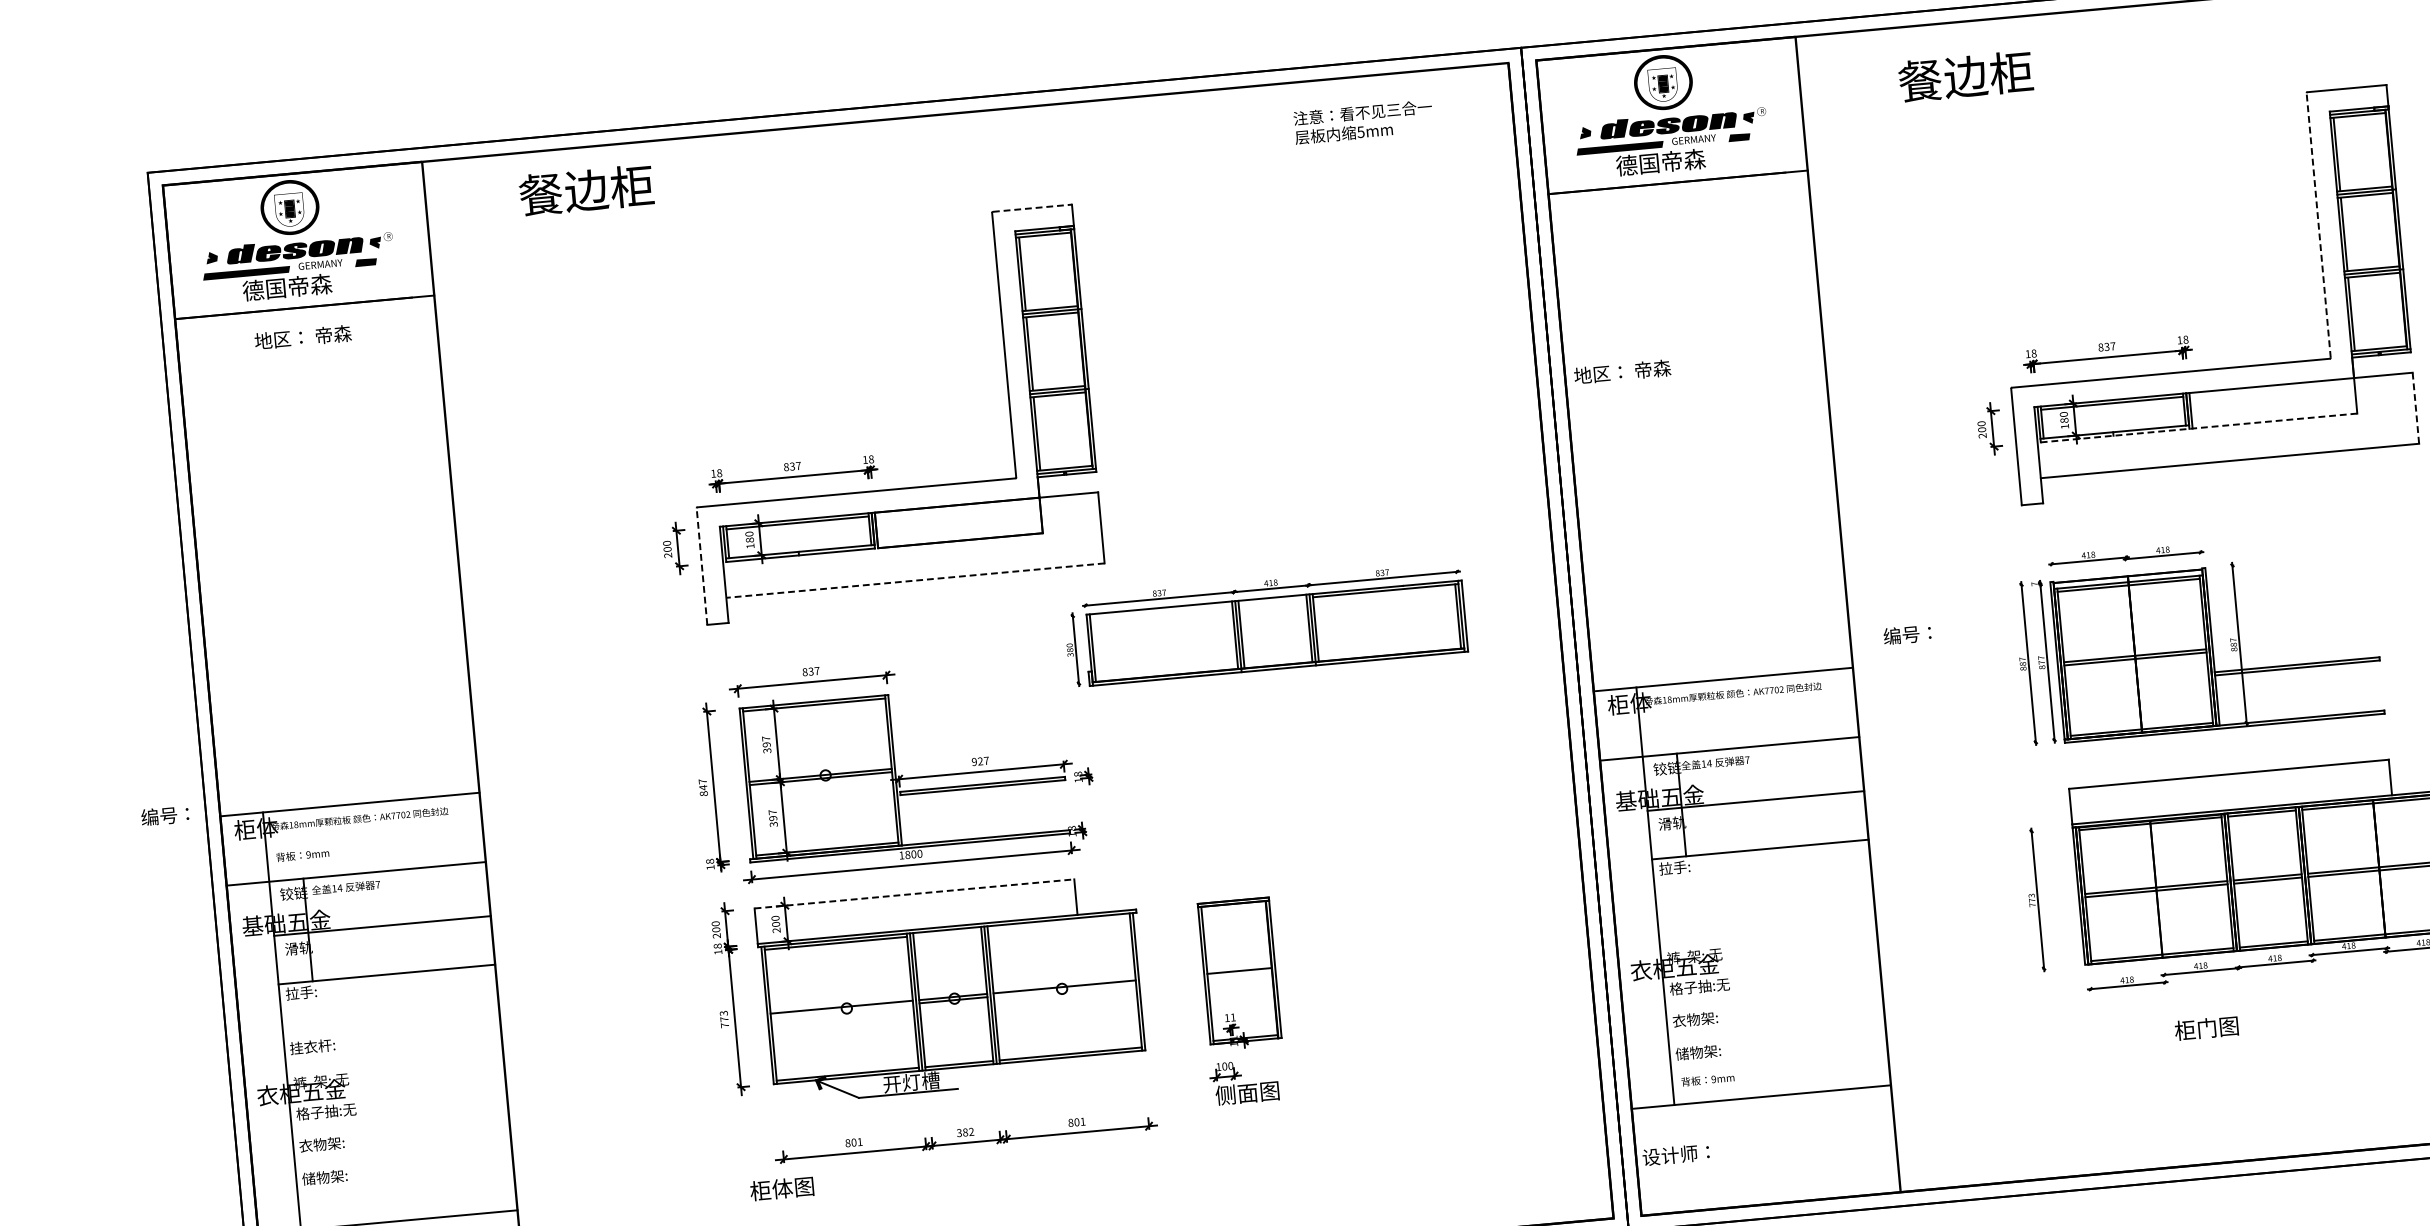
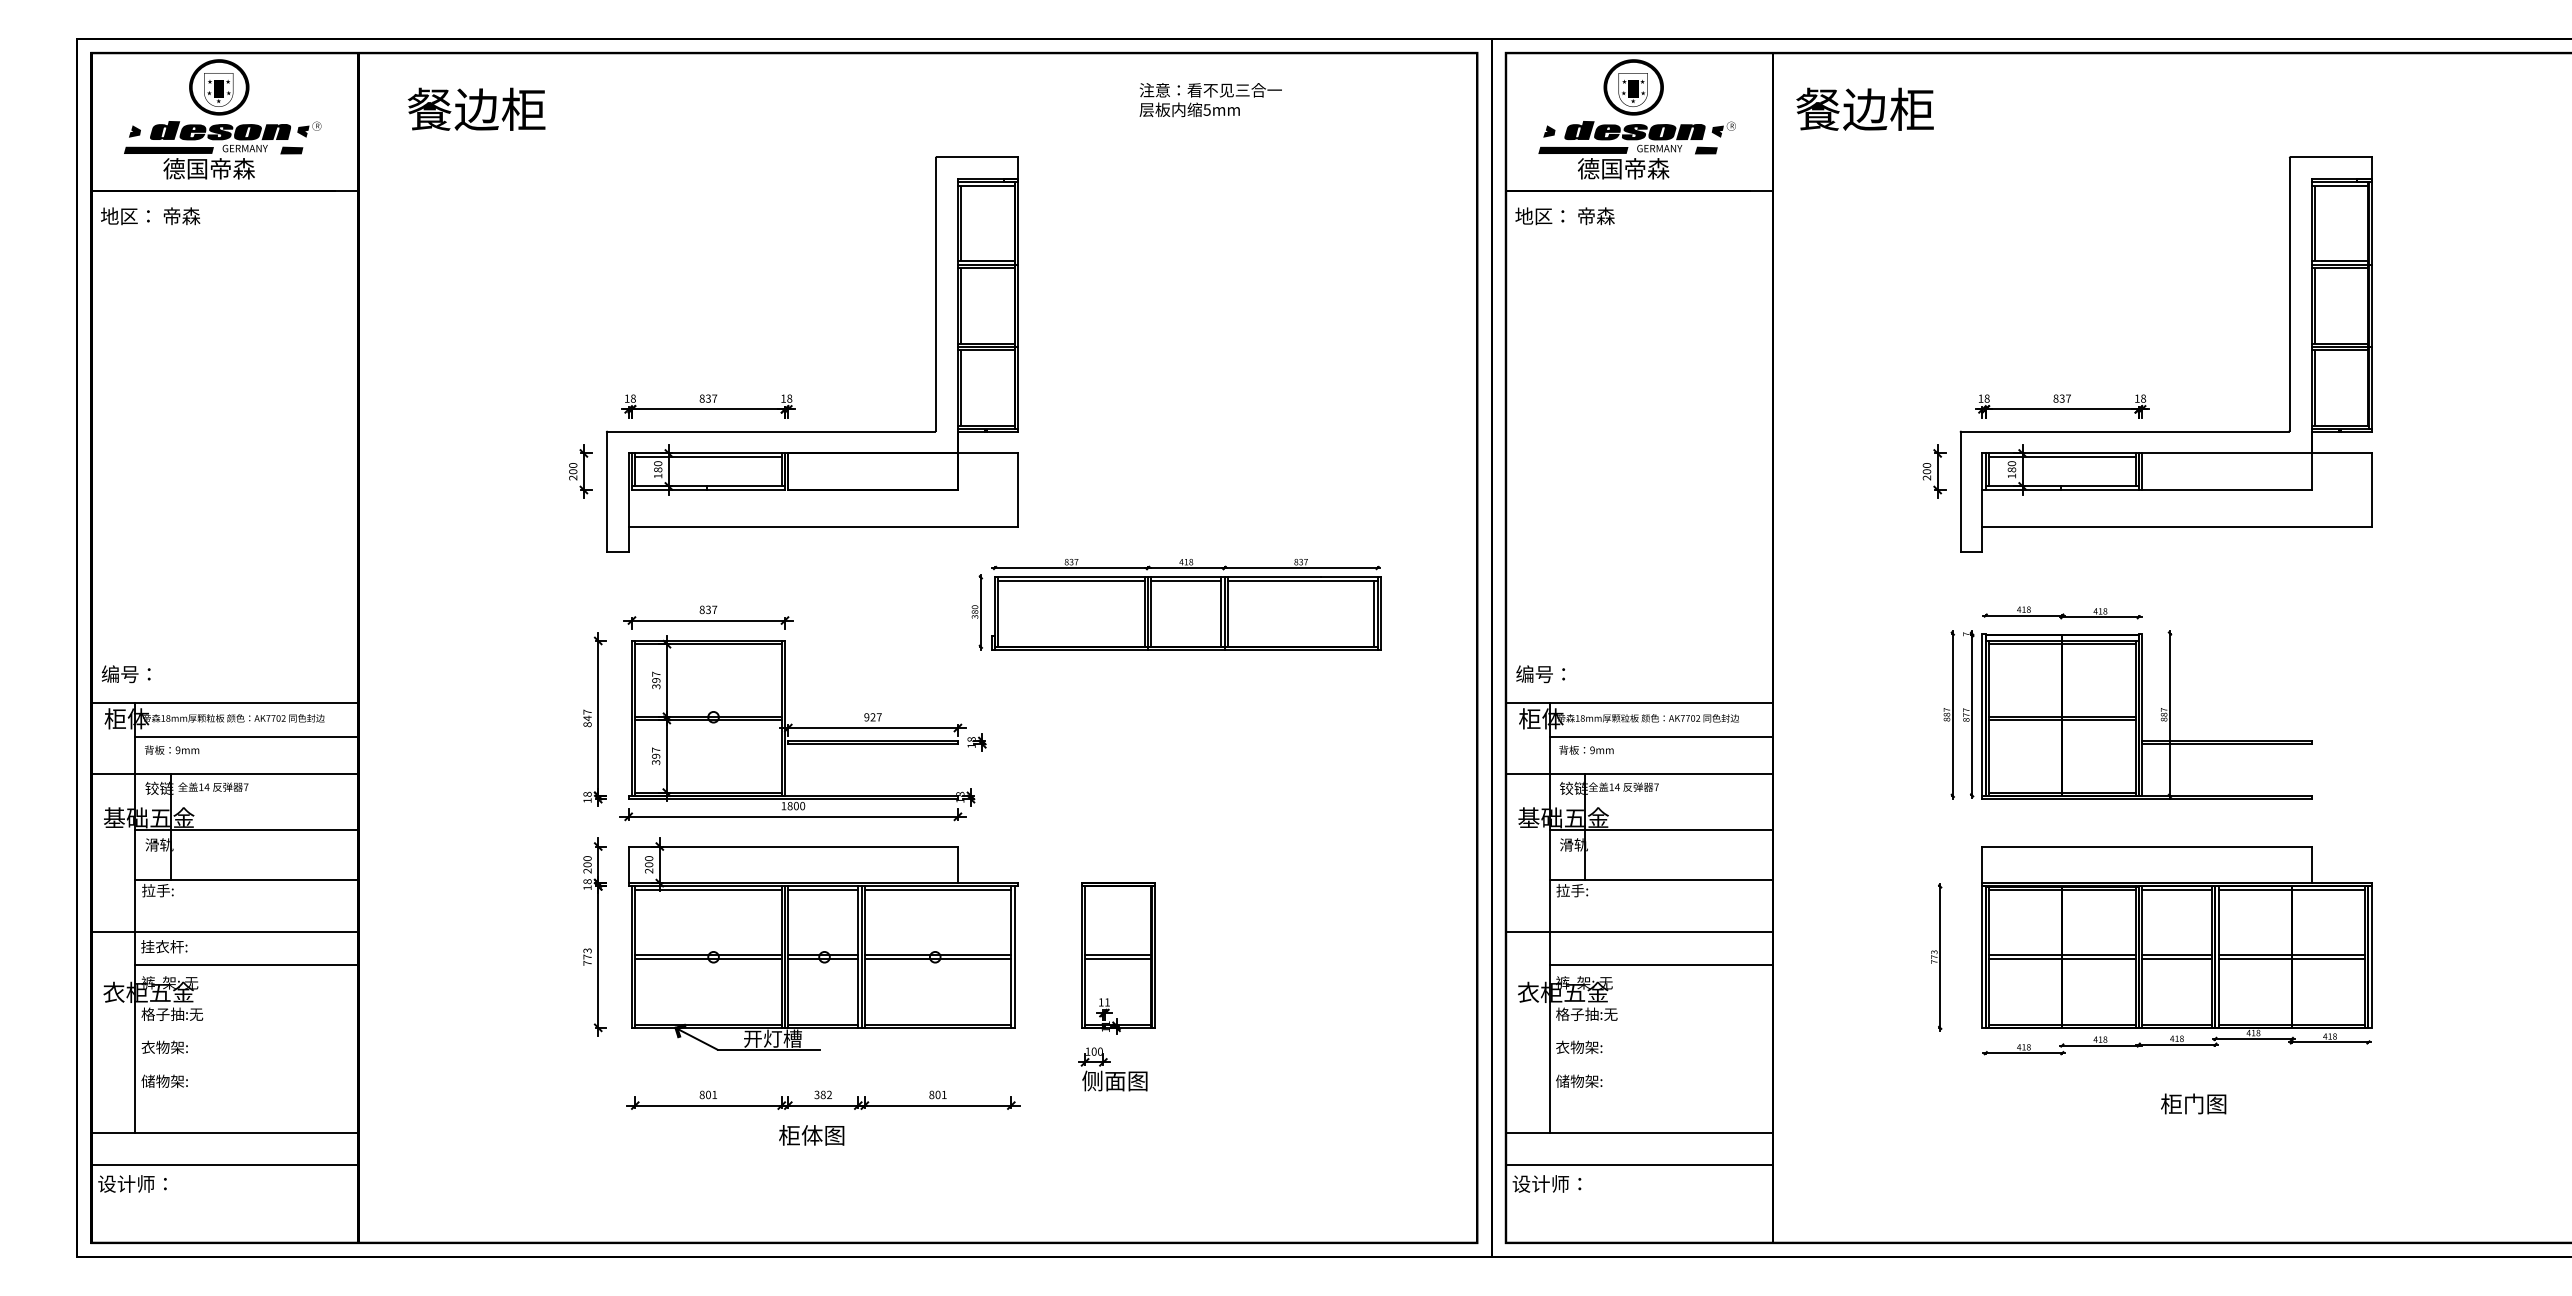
text: (1965, 75) -> (1864, 108), moved
text: (1363, 122) -> (1210, 100), moved
text: (586, 189) -> (476, 108), moved
line: (1032, 208) -> (977, 157), dashed -> solid
line: (2318, 224) -> (2289, 293), dashed -> solid
text: (303, 337) -> (150, 216), moved
text: (1622, 372) -> (1564, 216), moved
line: (2416, 408) -> (2372, 490), dashed -> solid
line: (2197, 428) -> (2147, 490), dashed -> solid
line: (701, 565) -> (606, 491), dashed -> solid
line: (915, 580) -> (823, 526), dashed -> solid
line: (1272, 600) -> (1186, 580), added
line: (1161, 611) -> (1071, 580), added
text: (1907, 635) -> (1540, 674), moved
line: (1746, 711) -> (1660, 737), added
text: (164, 816) -> (125, 674), moved
line: (373, 836) -> (246, 737), added
line: (914, 893) -> (793, 846), dashed -> solid
line: (1742, 901) -> (1638, 931), added
line: (1058, 922) -> (937, 889), added
line: (947, 932) -> (823, 889), added
line: (1767, 932) -> (1660, 965), added
line: (1240, 973) -> (1118, 958), added
line: (1064, 989) -> (937, 958), added
line: (842, 1010) -> (708, 958), added
line: (369, 1026) -> (224, 931), added
text: (2206, 1027) -> (2193, 1103), moved
line: (394, 1057) -> (246, 965), added
text: (1707, 1079) -> (1586, 749), moved
line: (1763, 1127) -> (1638, 1164), added
text: (781, 1188) -> (811, 1135), moved

